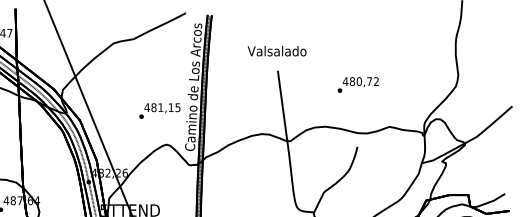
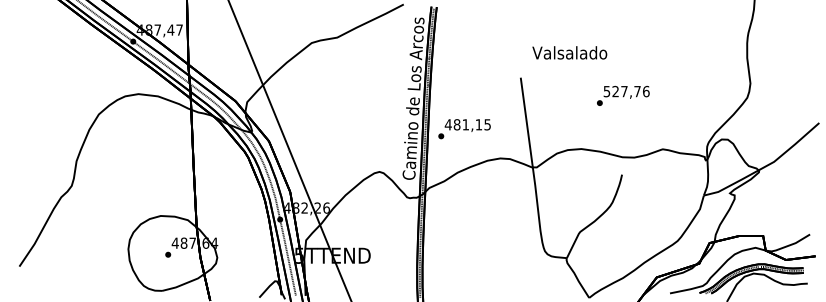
text: (276, 50) -> (569, 52), moved
text: (360, 81) -> (626, 91), 480,72 -> 527,76
text: (159, 111) -> (464, 129), moved

